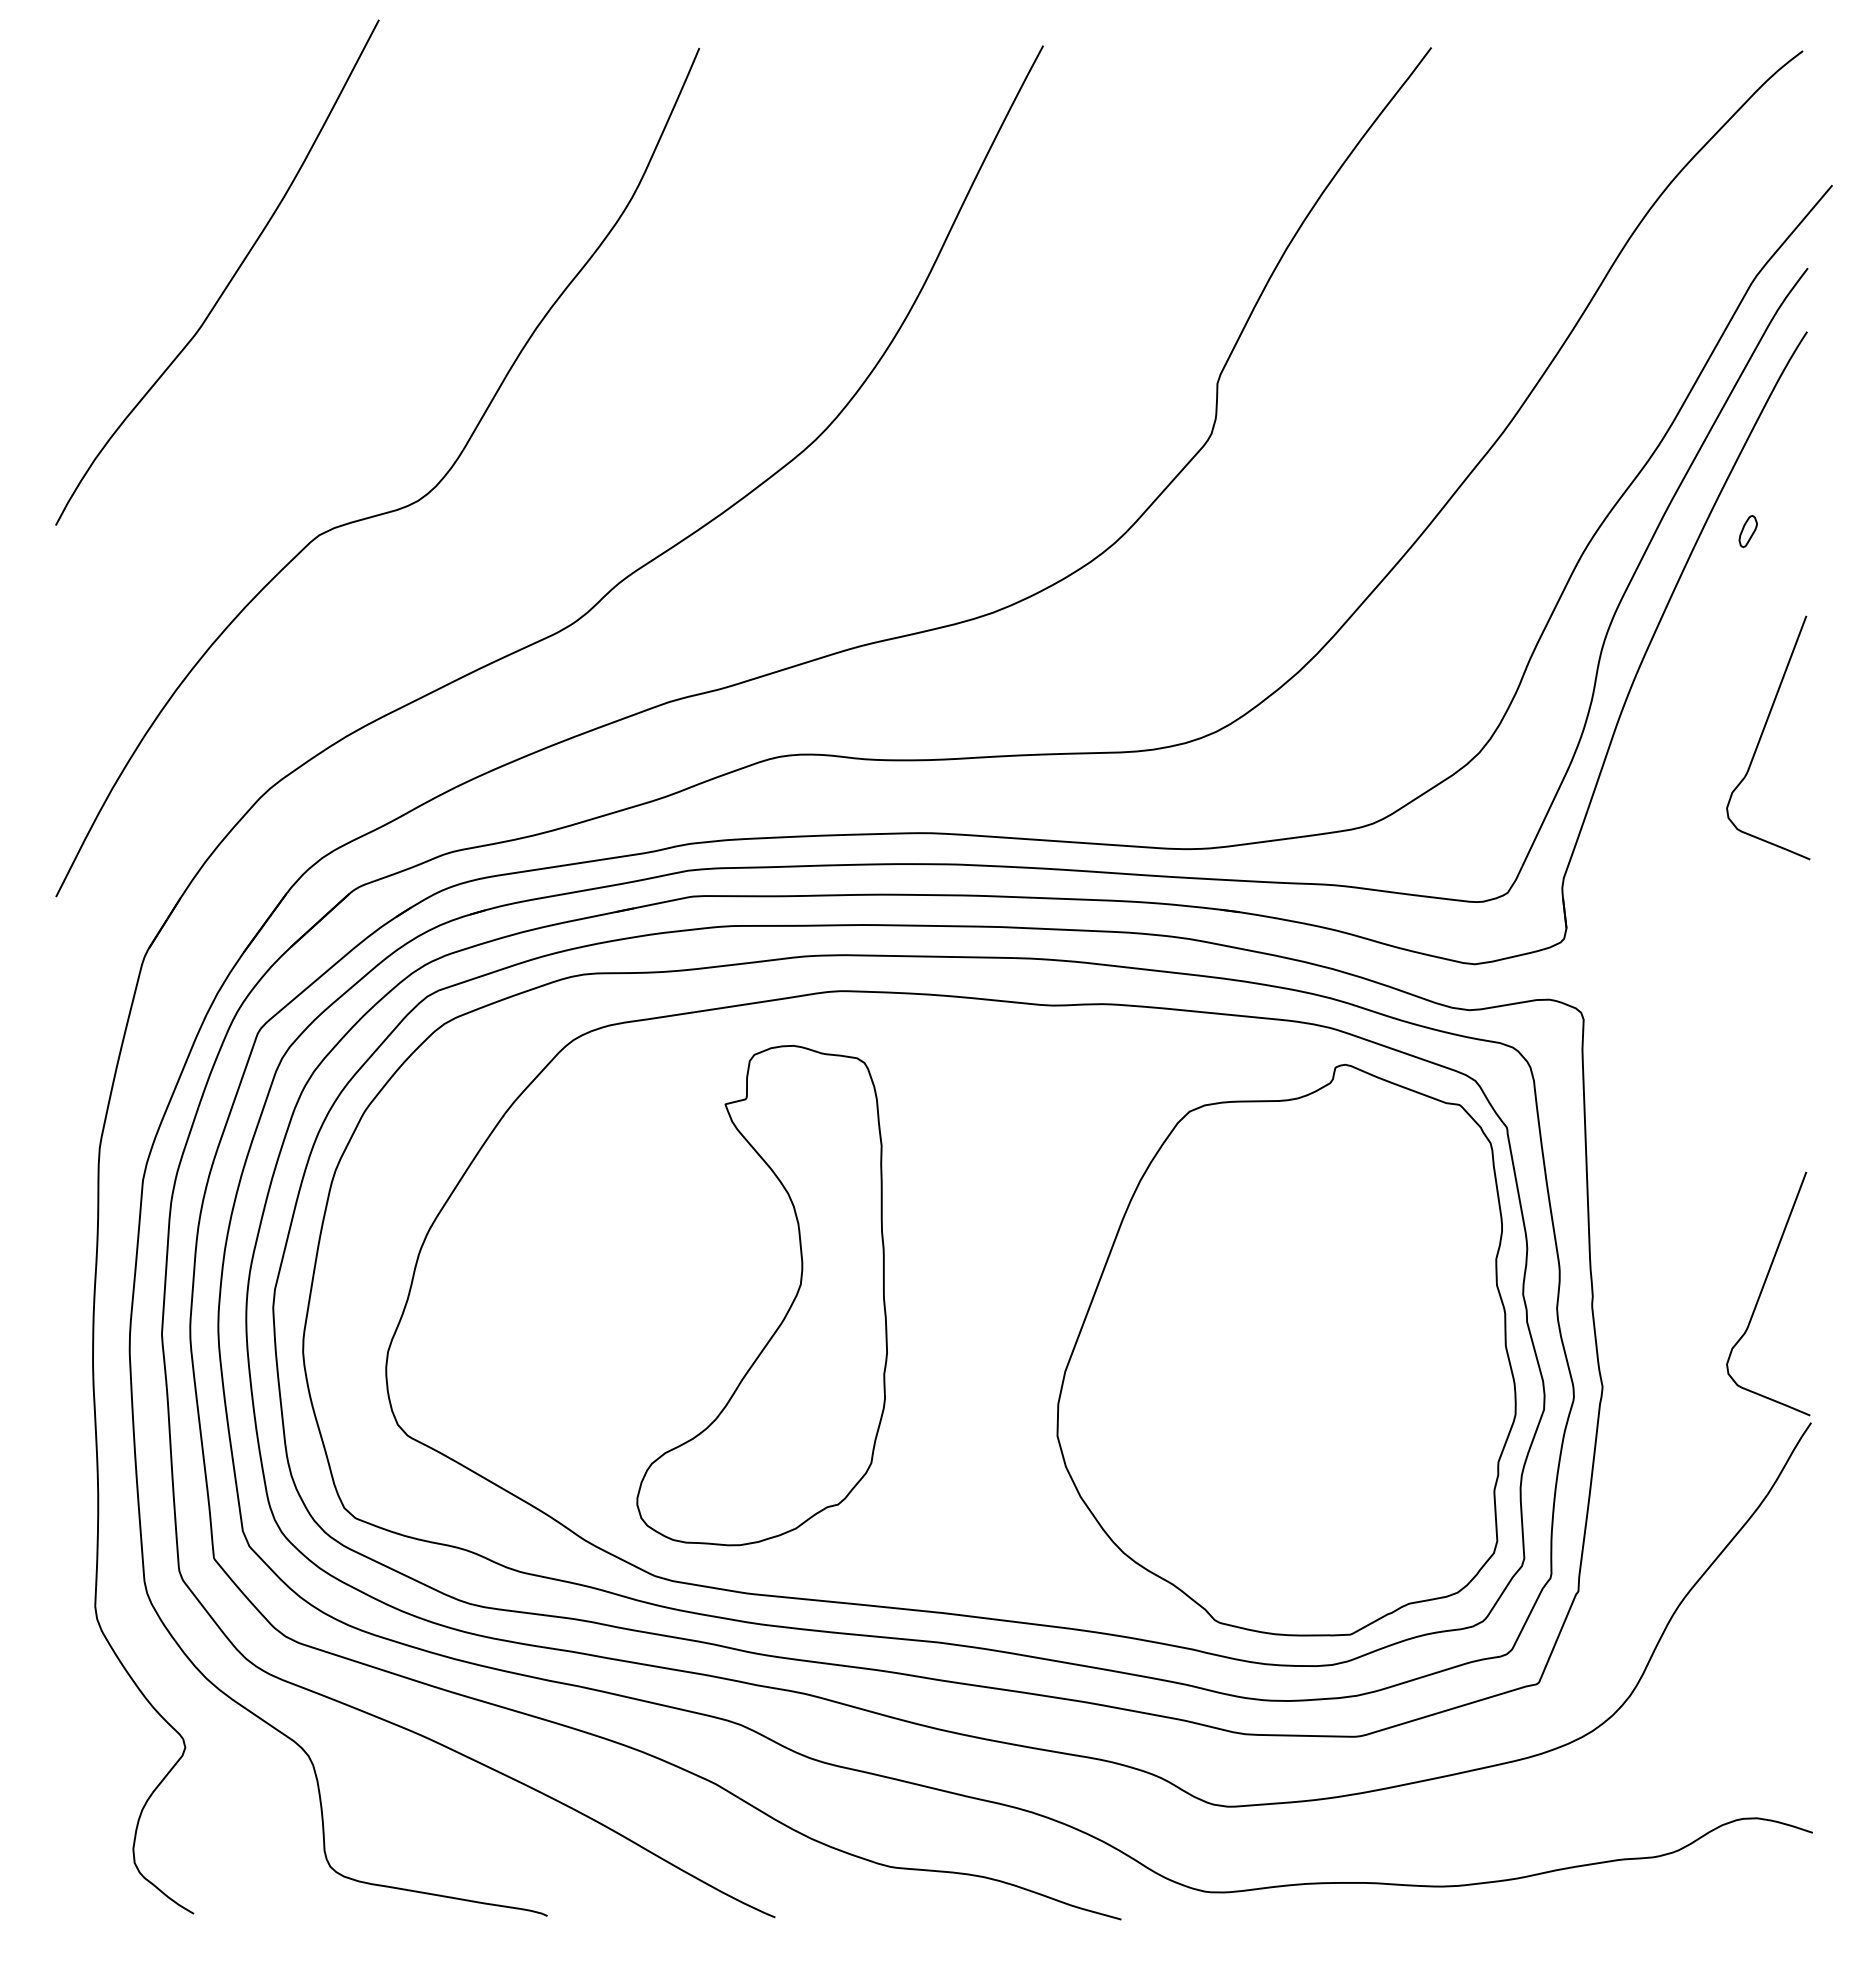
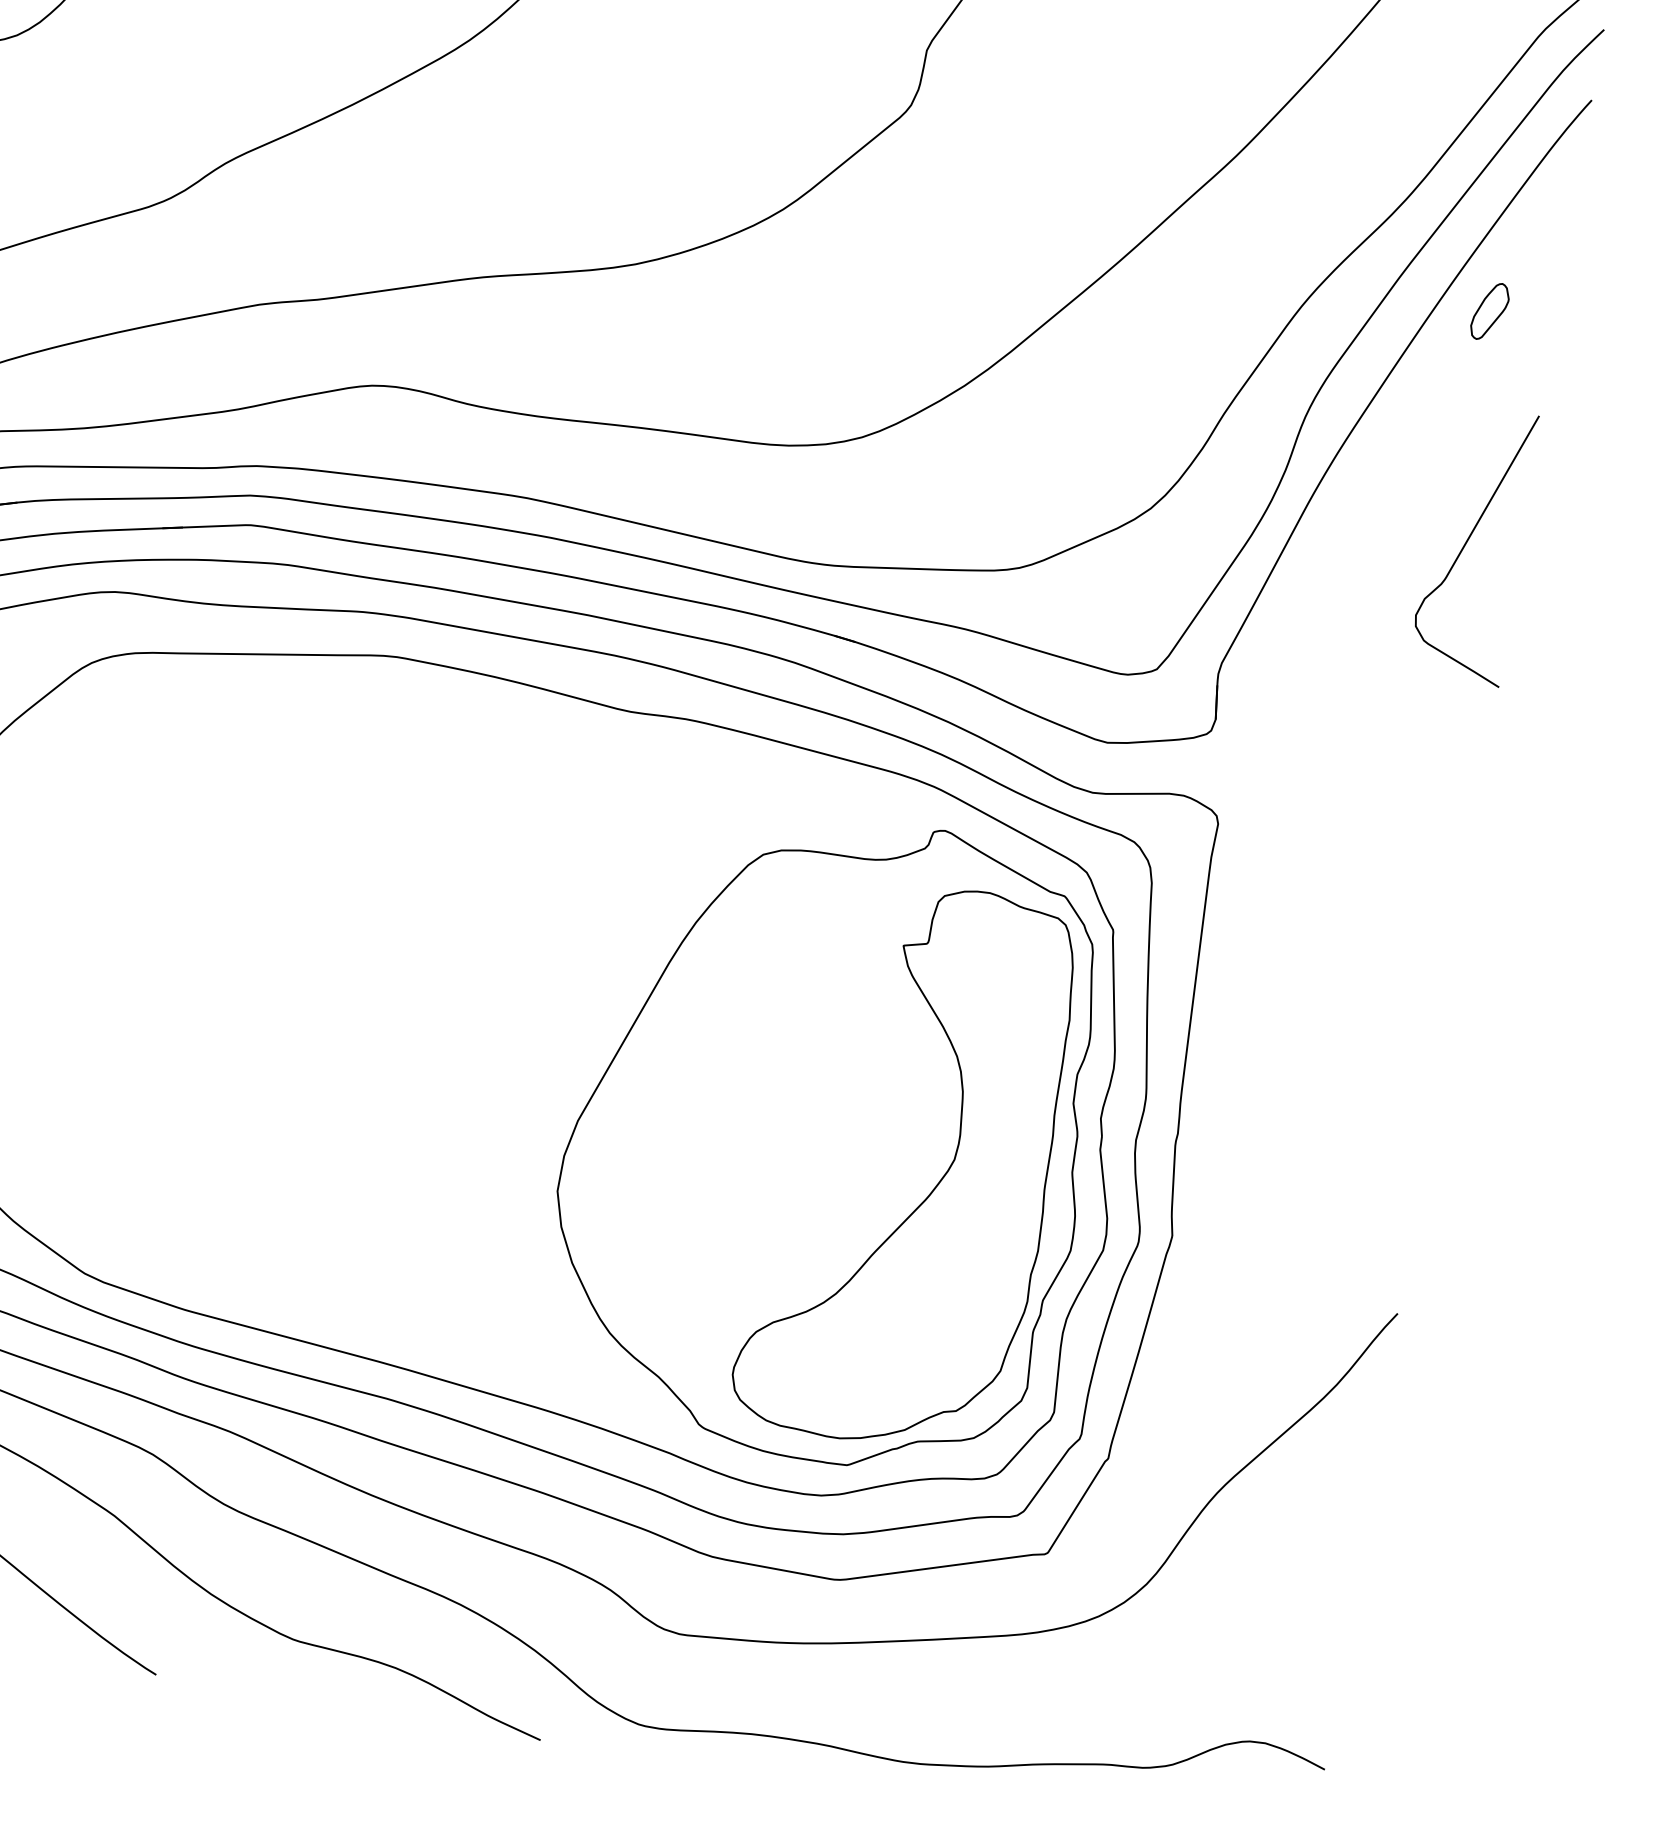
part: (1747, 531) -> (1489, 311), size x1.67
curve: (1762, 1291) -> (1367, 1158), removed
part: (788, 1308) -> (936, 1184), moved

